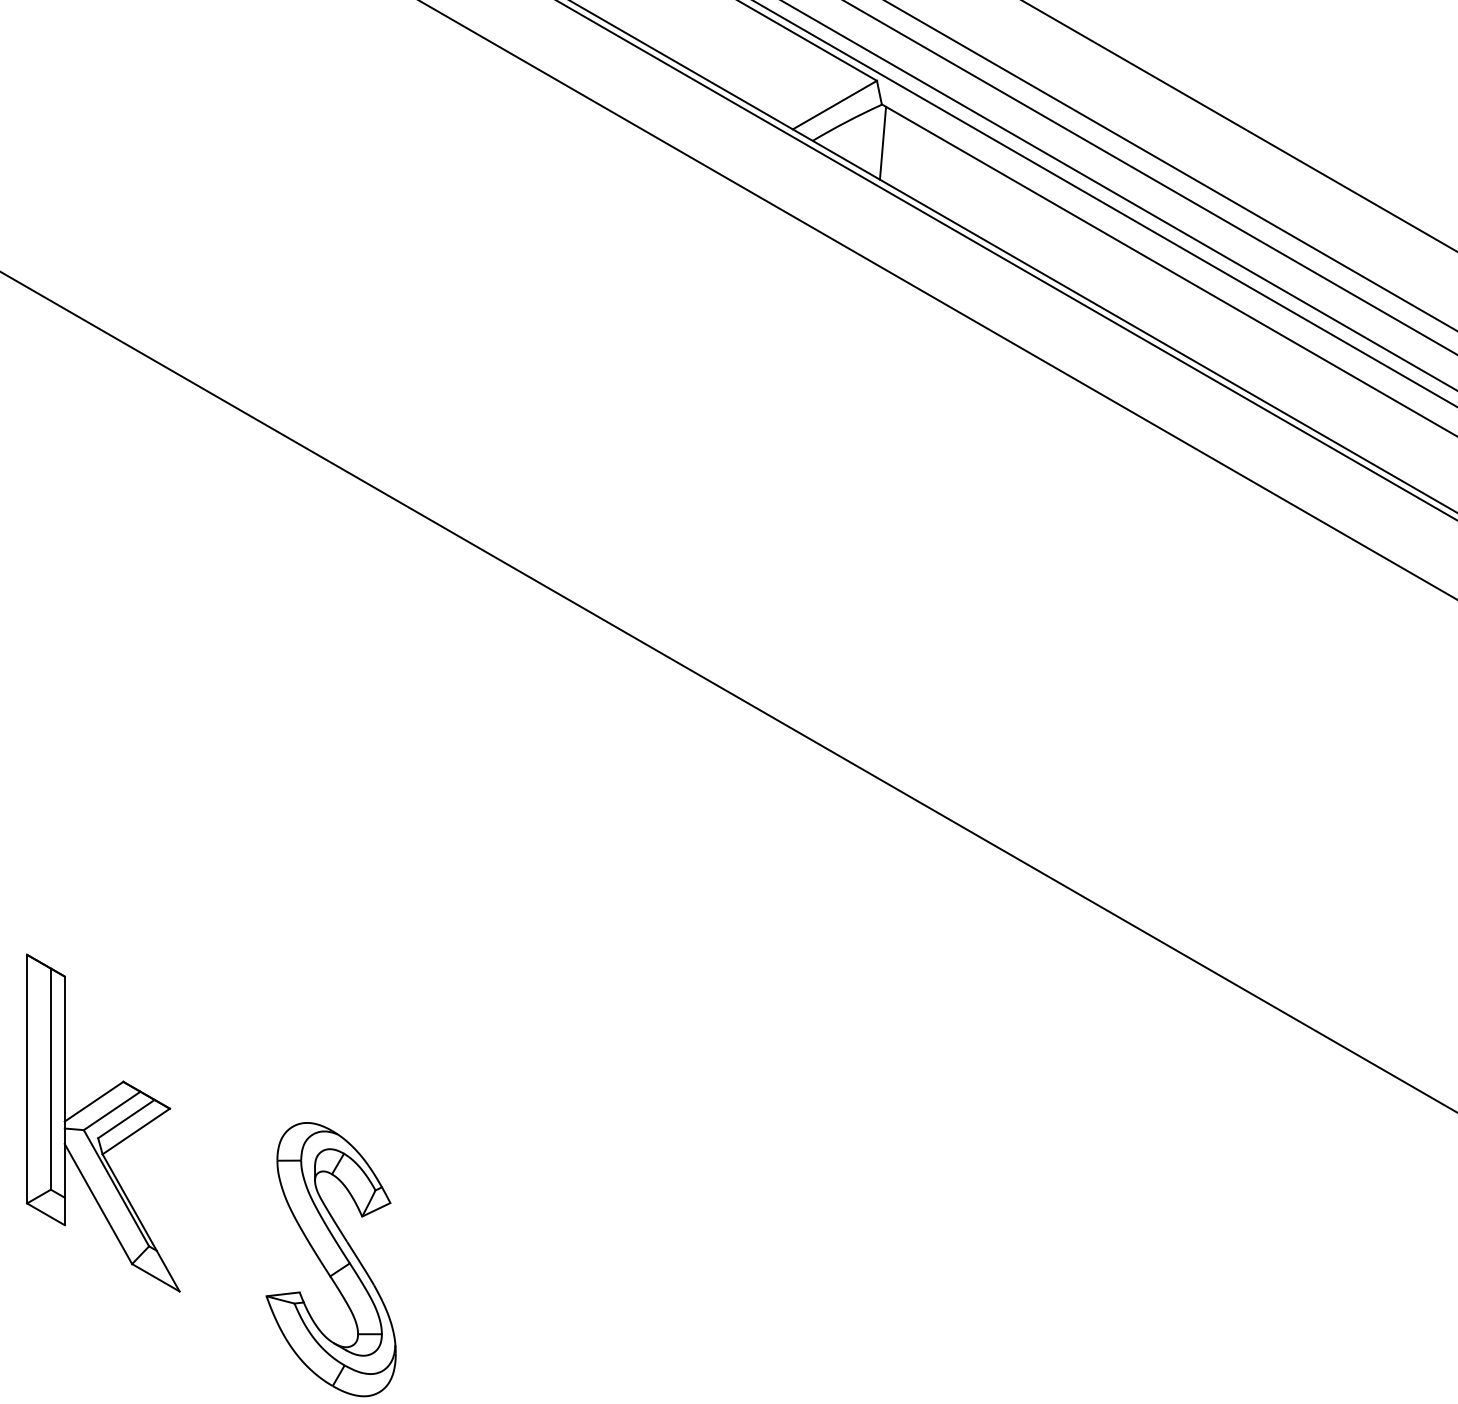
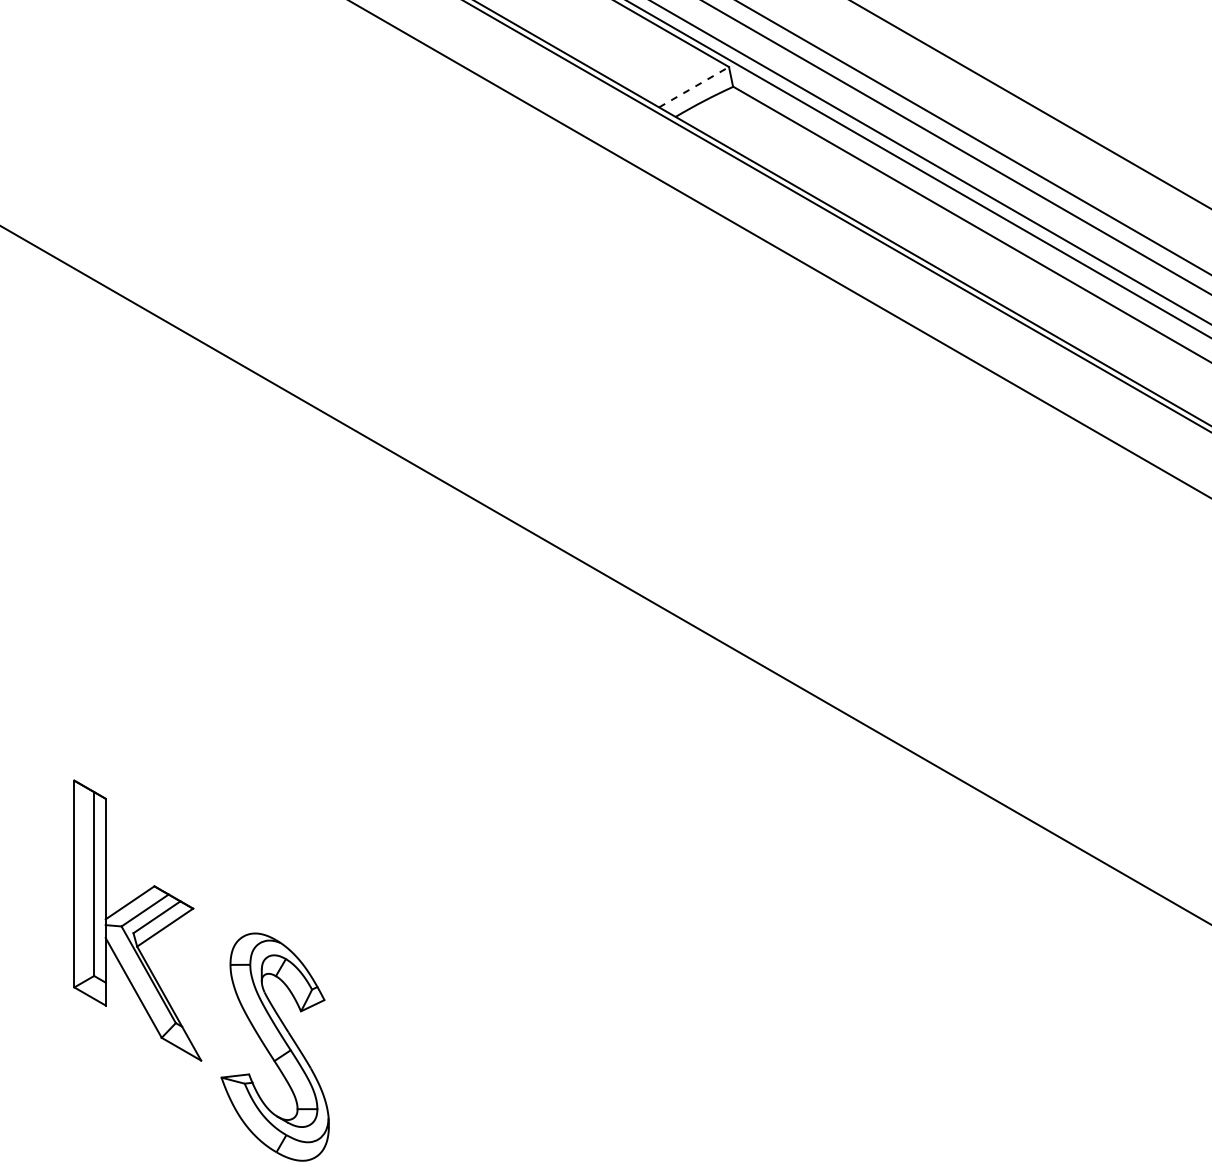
line: (835, 104) -> (694, 86), solid -> dashed
line: (882, 142) -> (733, 118), removed
part: (102, 1122) -> (137, 920), moved

